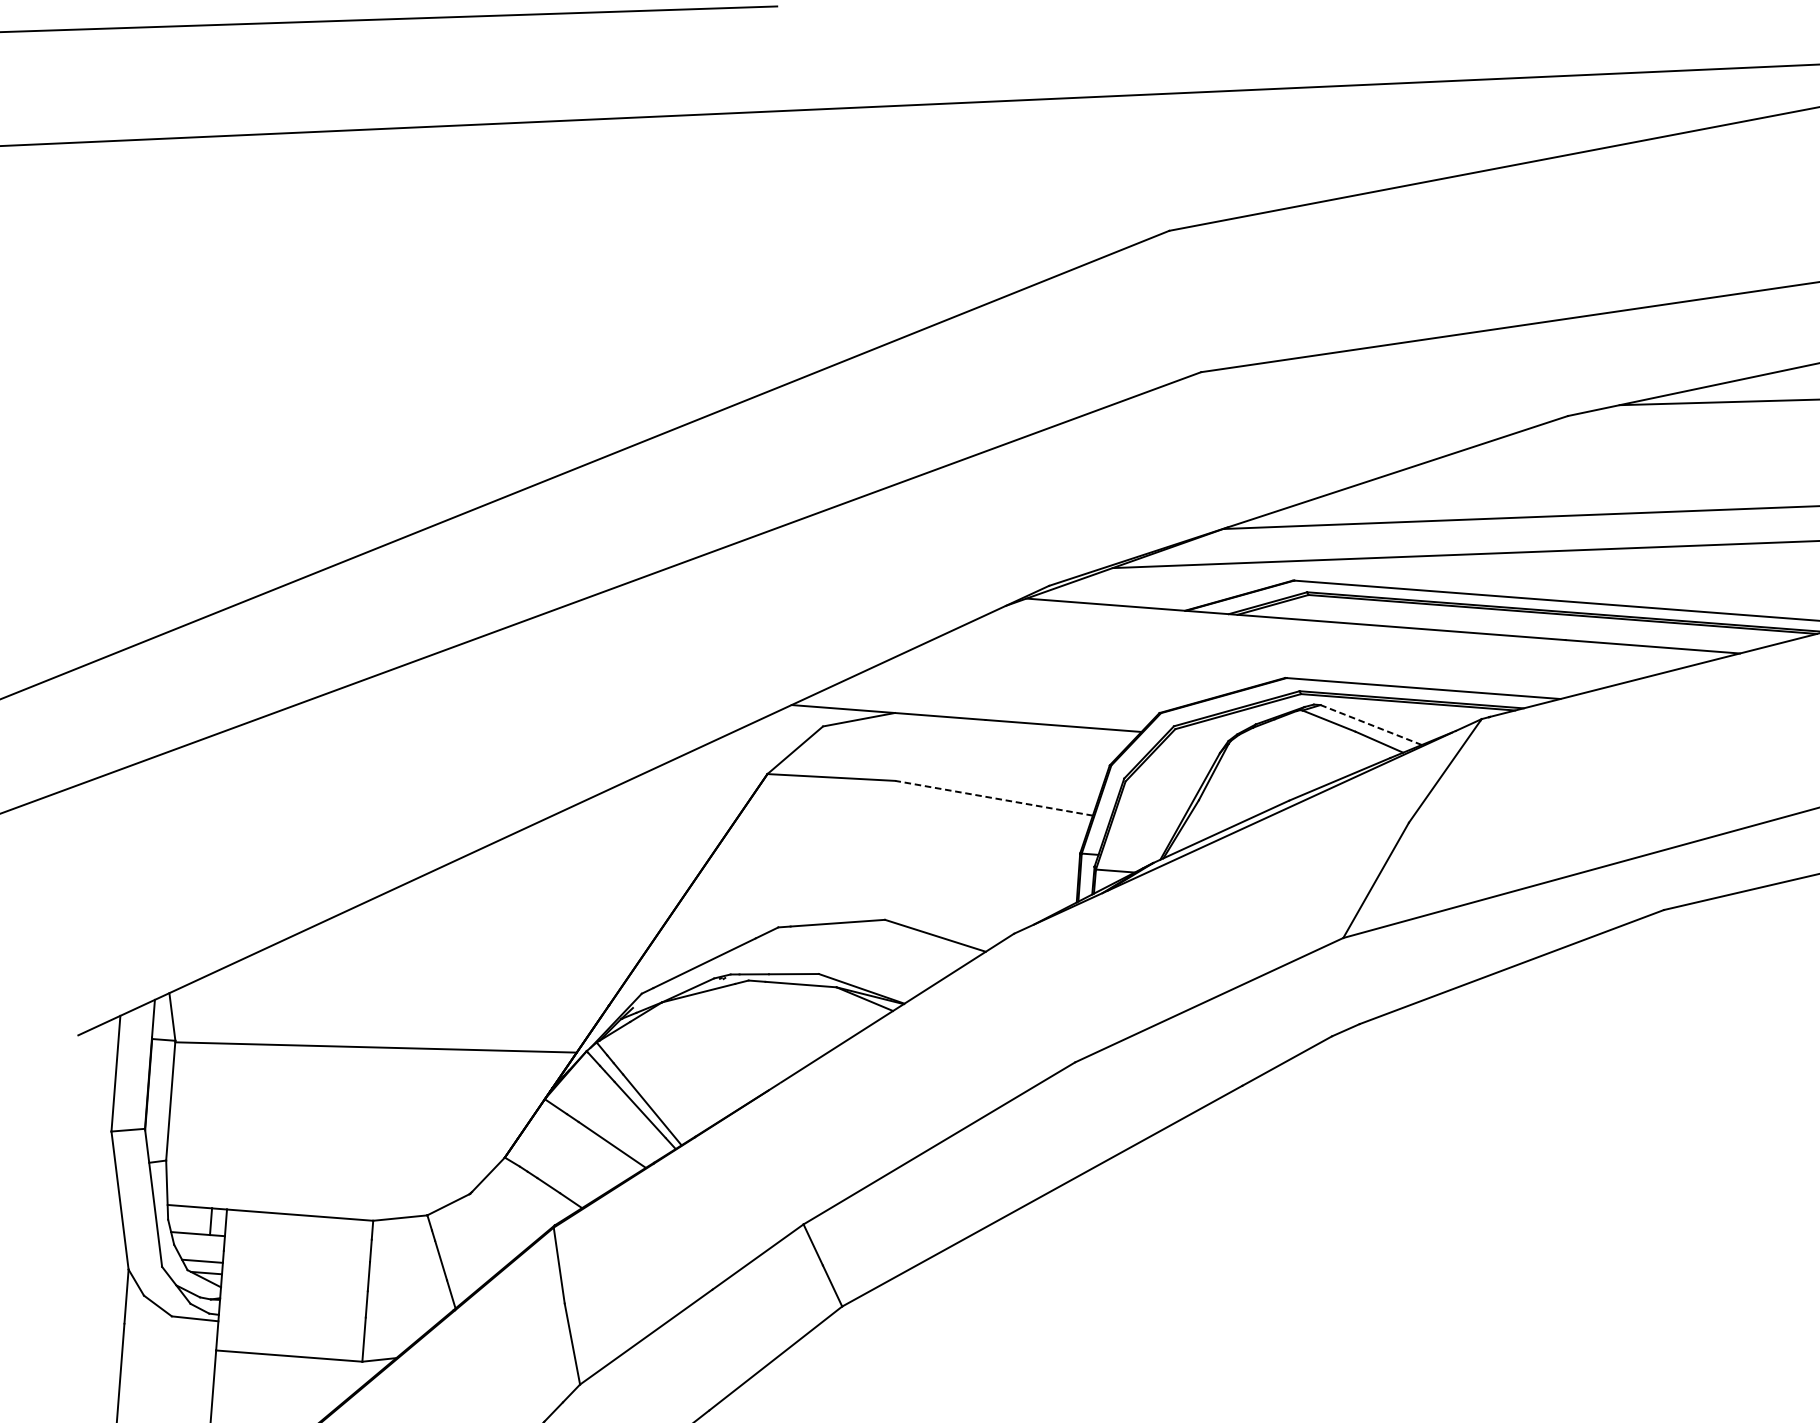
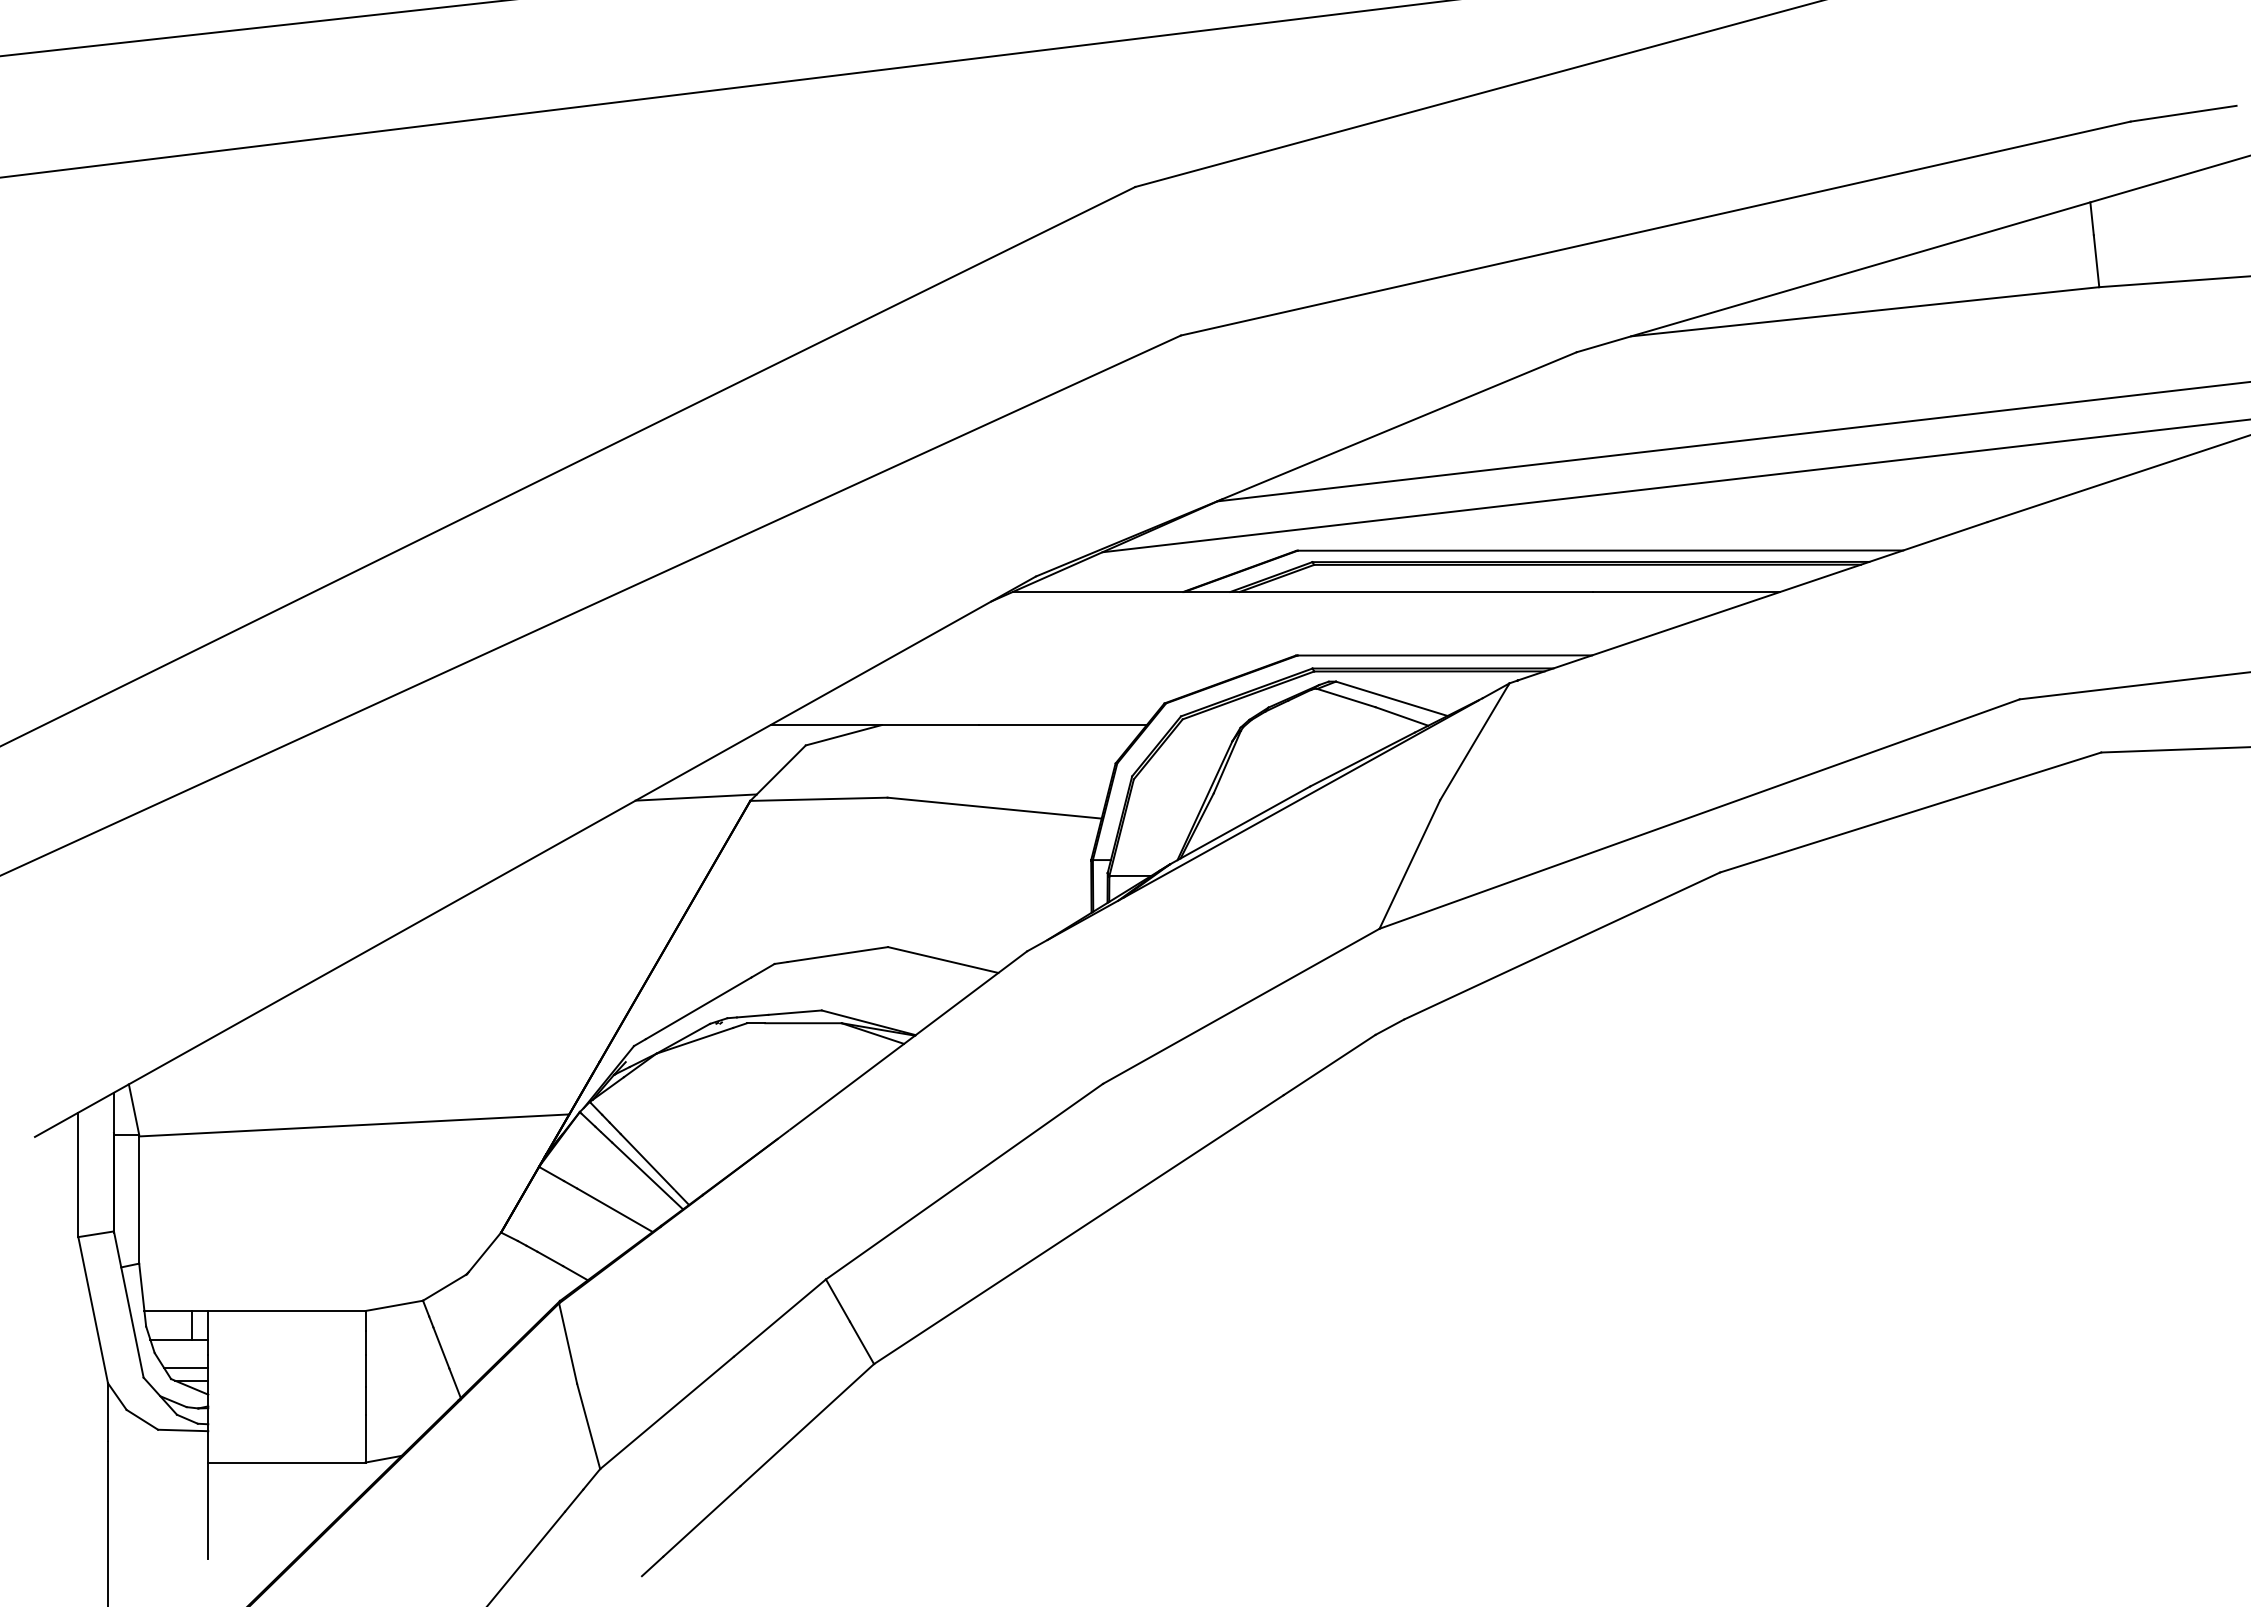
line: (1370, 724) -> (1391, 698), dashed -> solid
line: (716, 766) -> (695, 797), added
line: (993, 798) -> (994, 808), dashed -> solid

